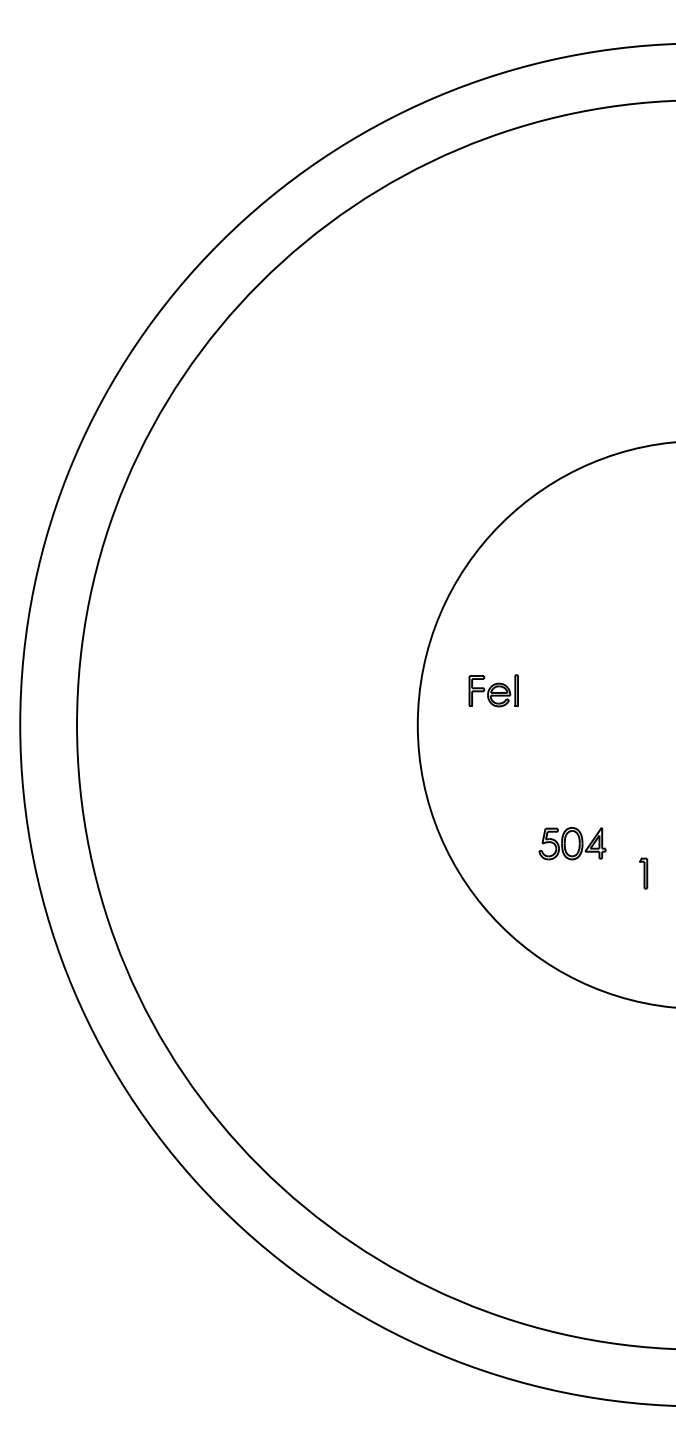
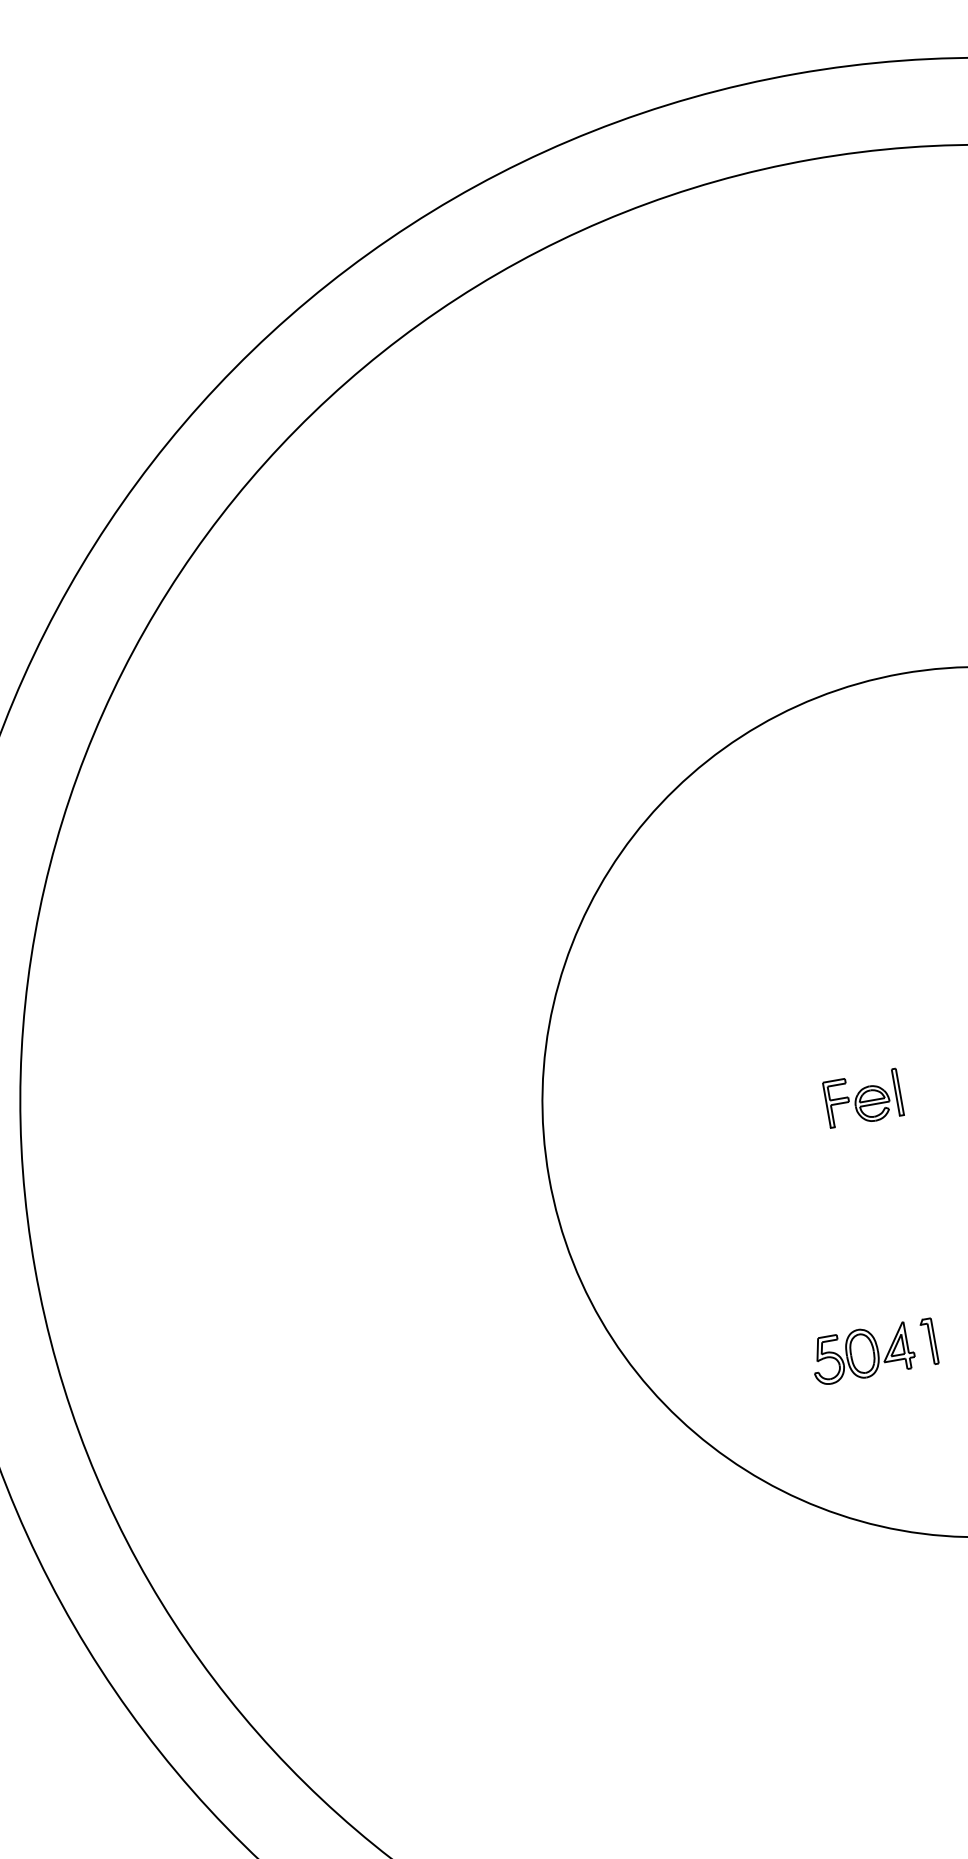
part: (493, 690) -> (862, 1098), moved
part: (572, 843) -> (862, 1353), moved

